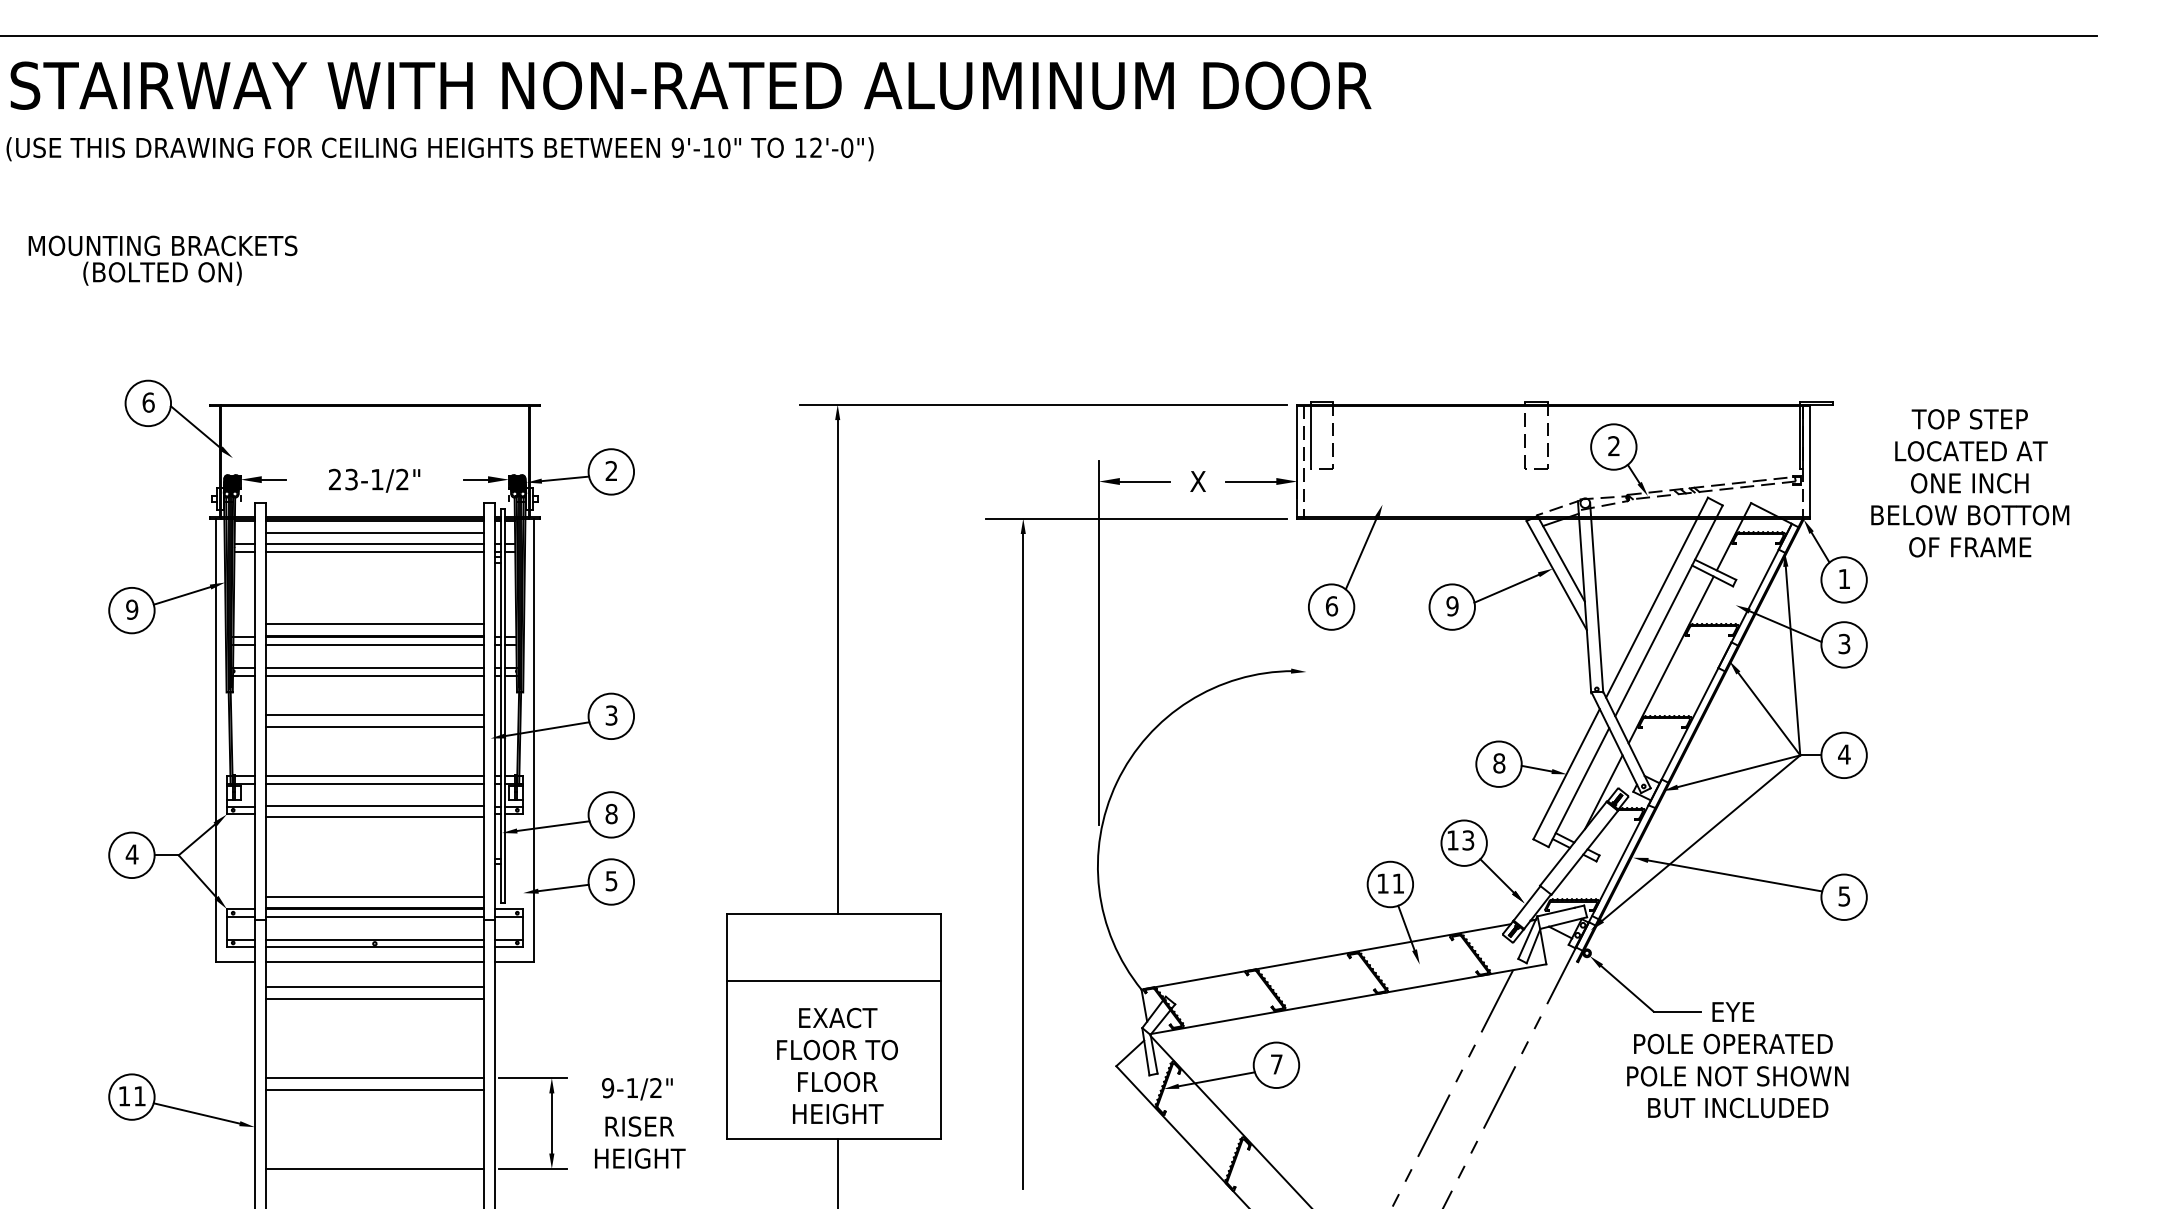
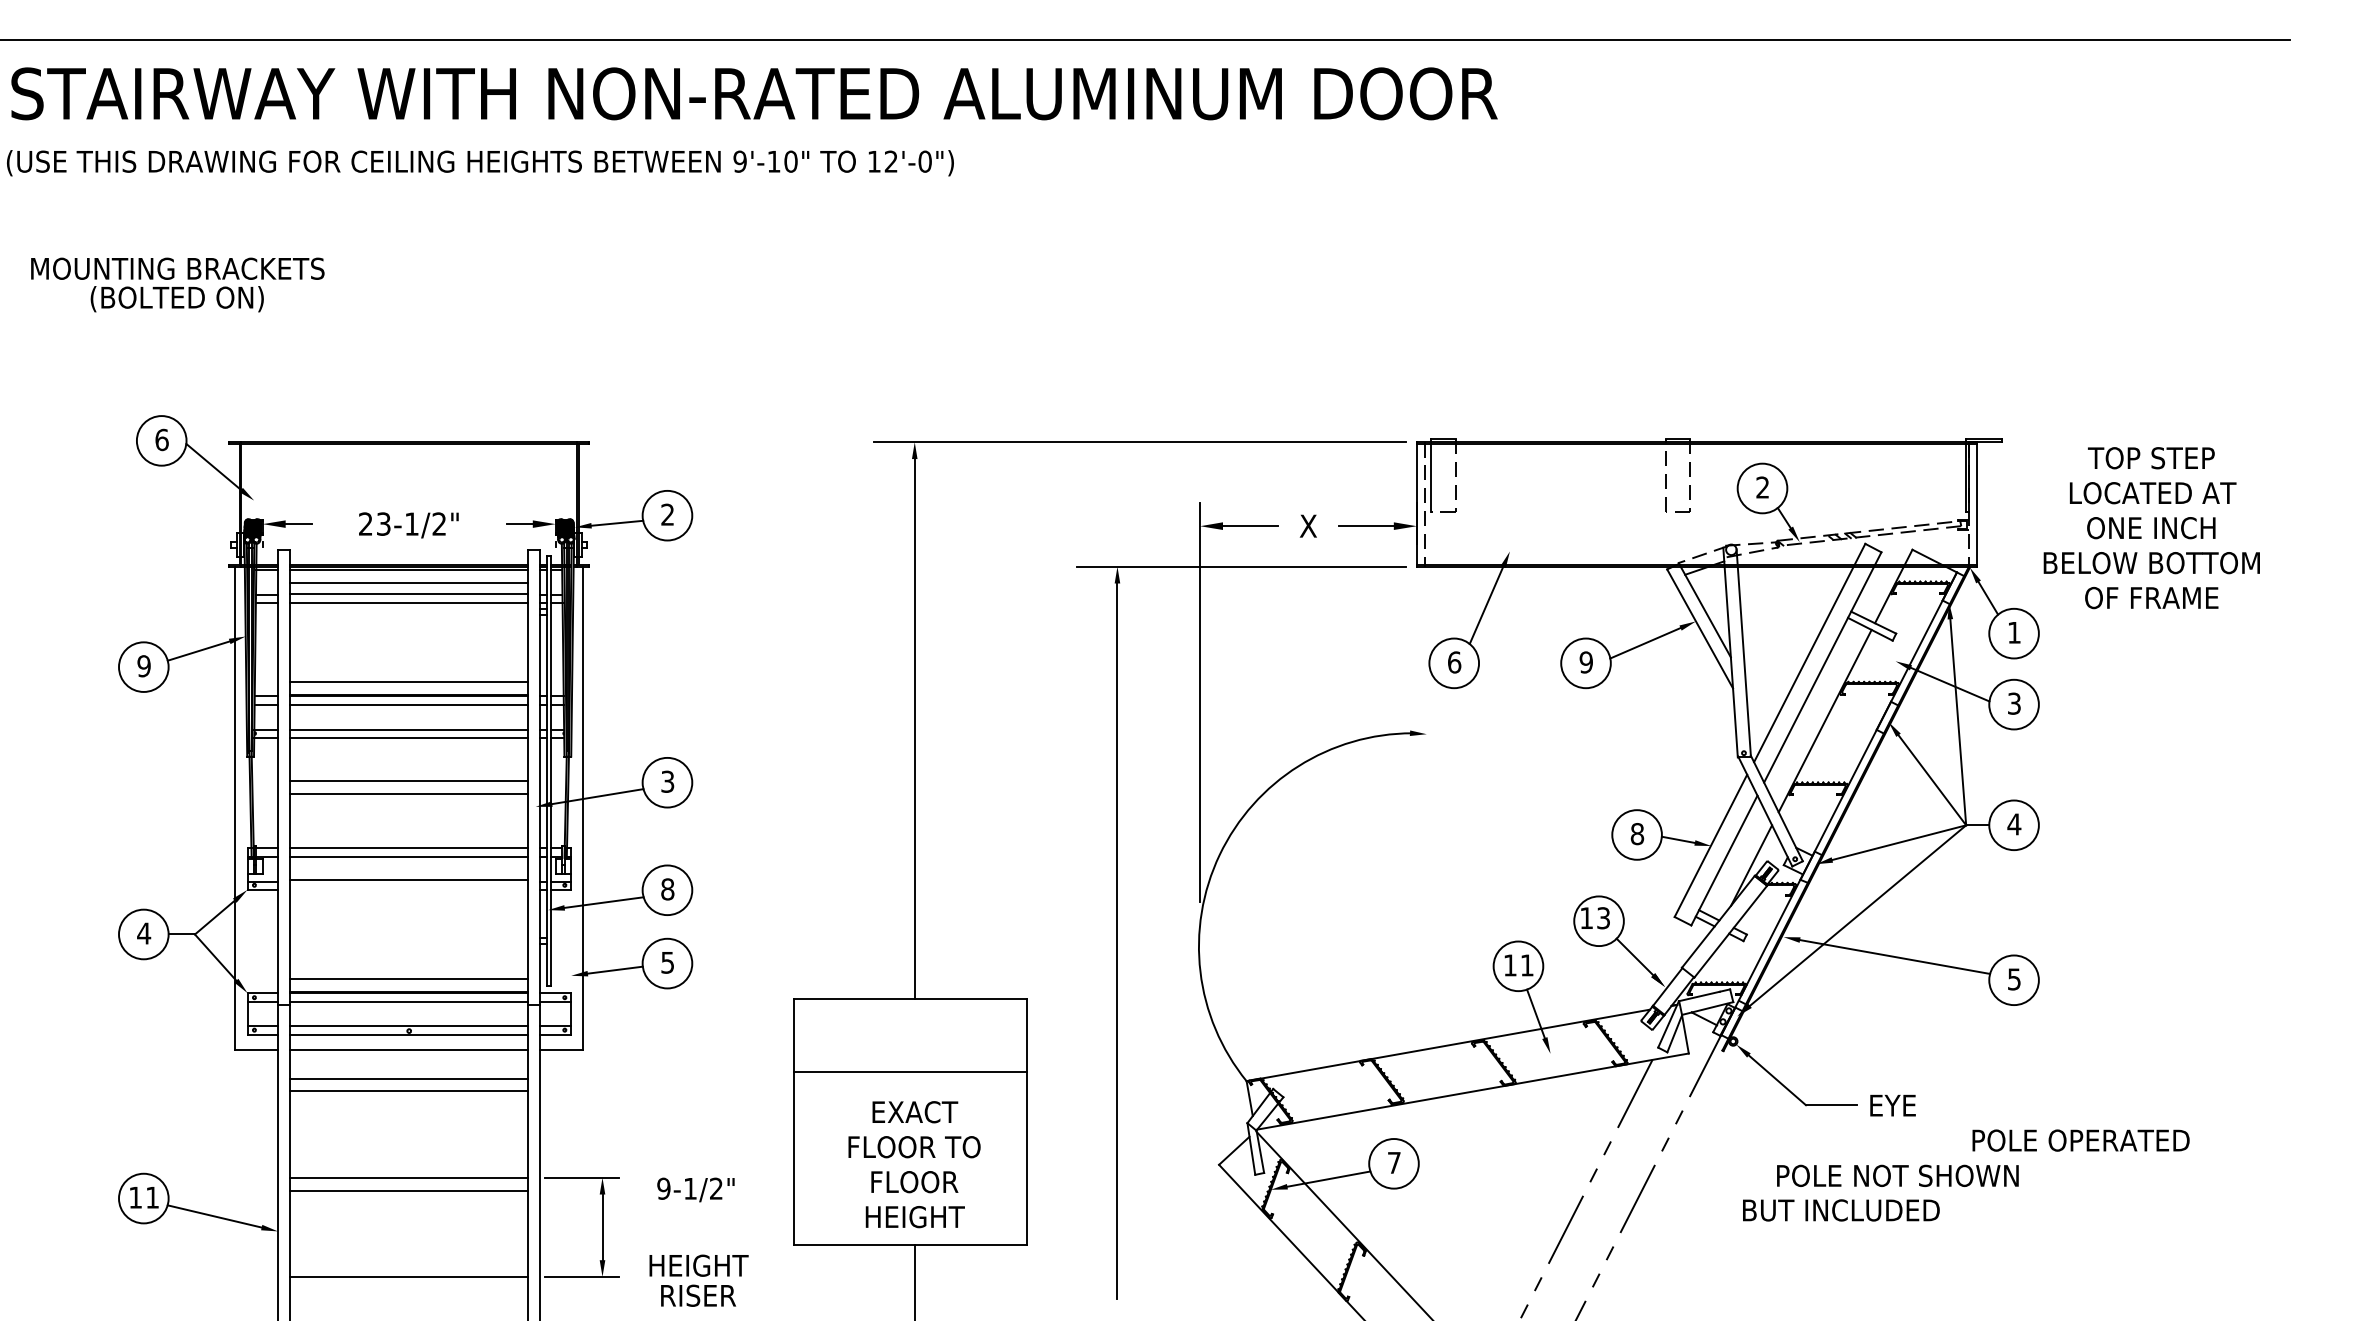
line: (375, 817) -> (409, 893), removed
text: (1732, 1043) -> (2080, 1140), moved
text: (1738, 1108) -> (1841, 1210), moved
text: (639, 1126) -> (698, 1295), moved

